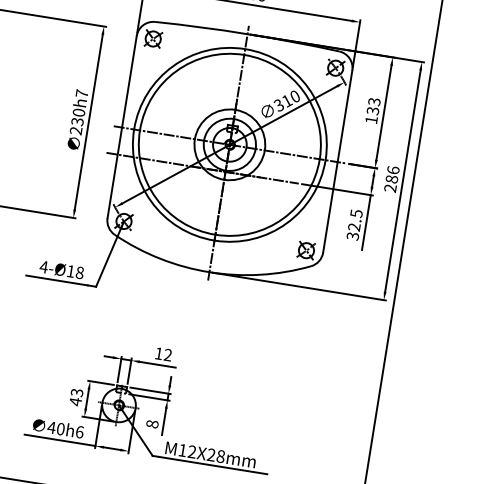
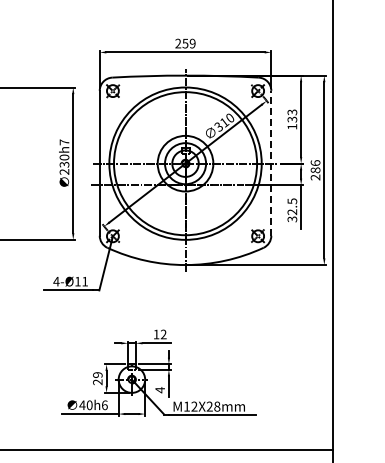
line: (338, 160) -> (271, 162), solid -> dashed
text: (80, 272) -> (85, 281), 4-Ø18 -> 4-Ø11
text: (76, 397) -> (97, 378), 43 -> 29
text: (152, 424) -> (160, 390), 8 -> 4

